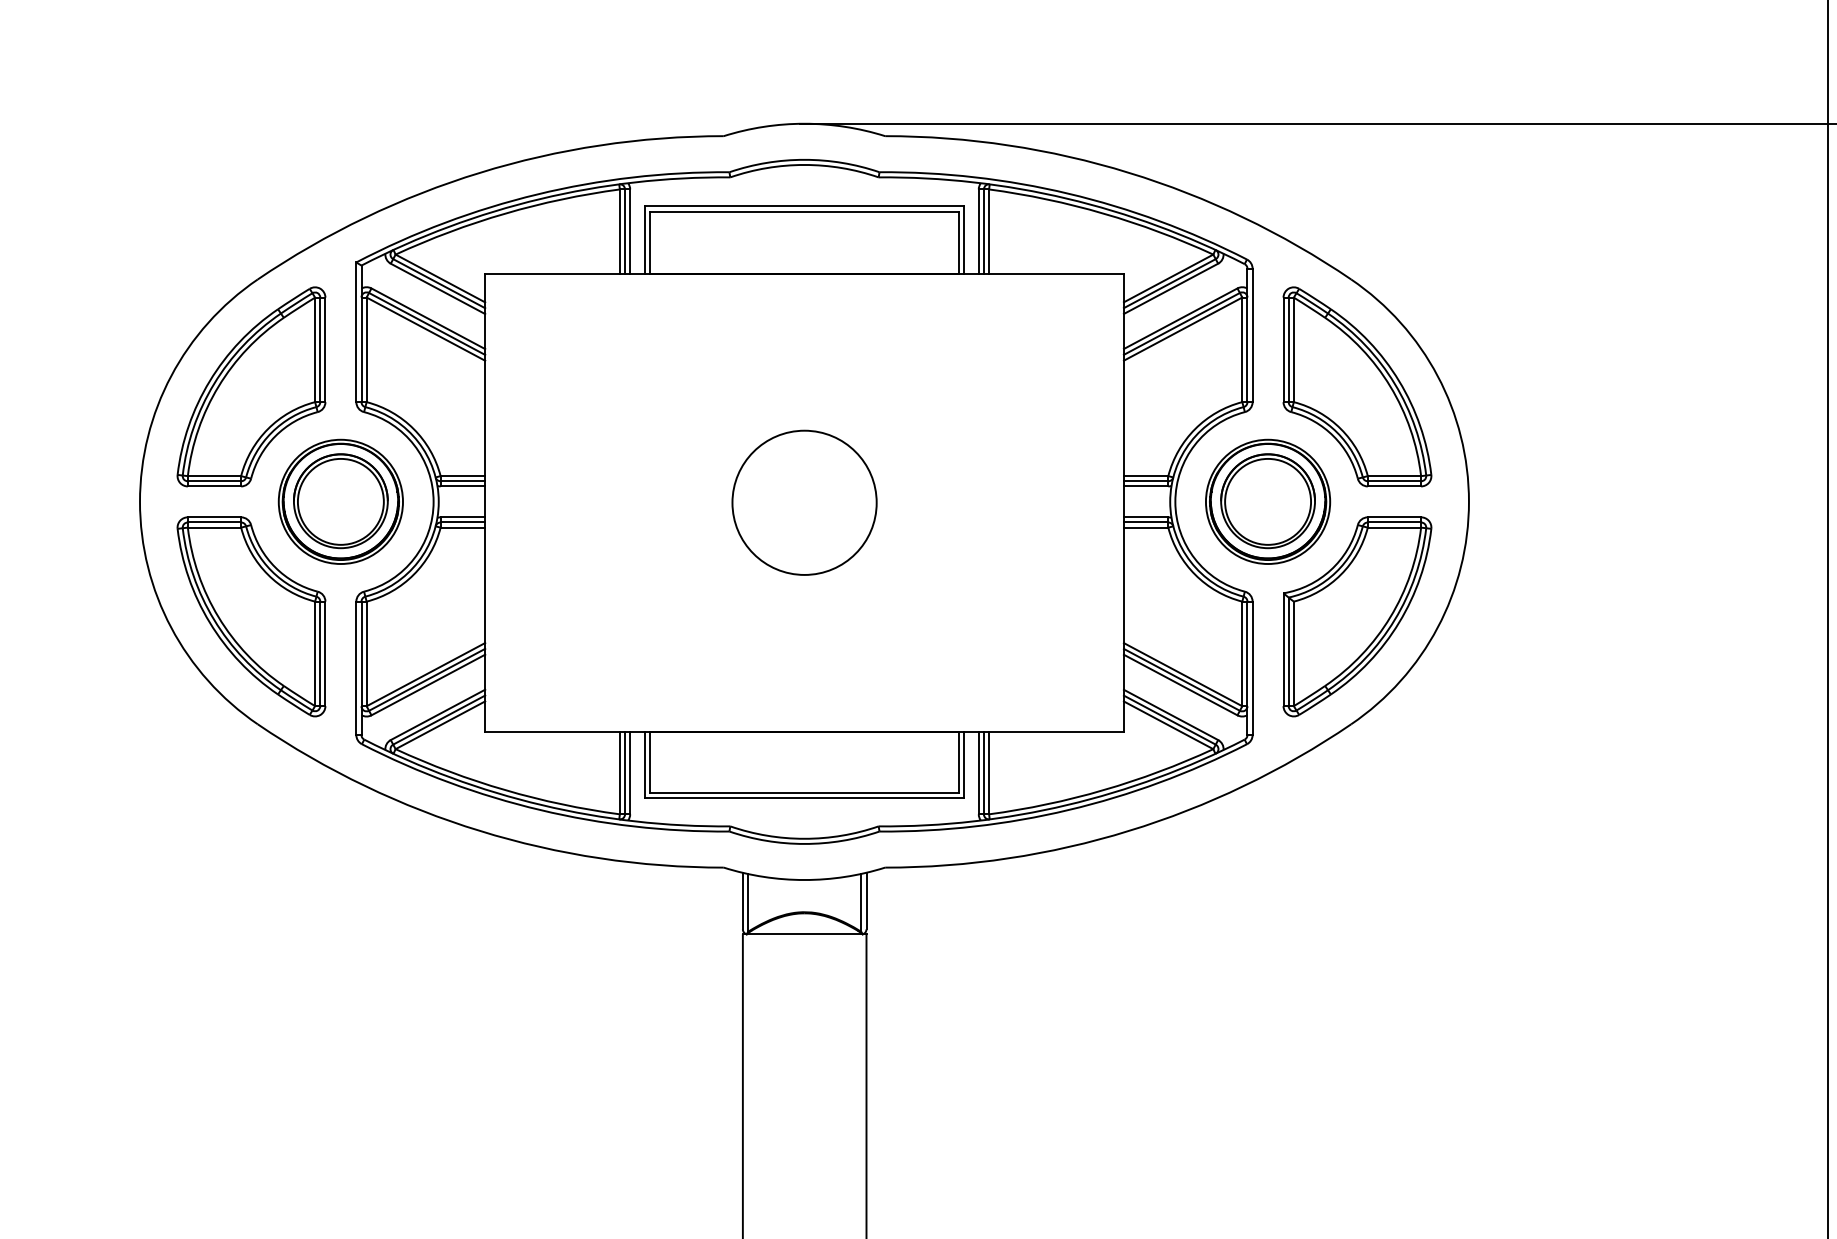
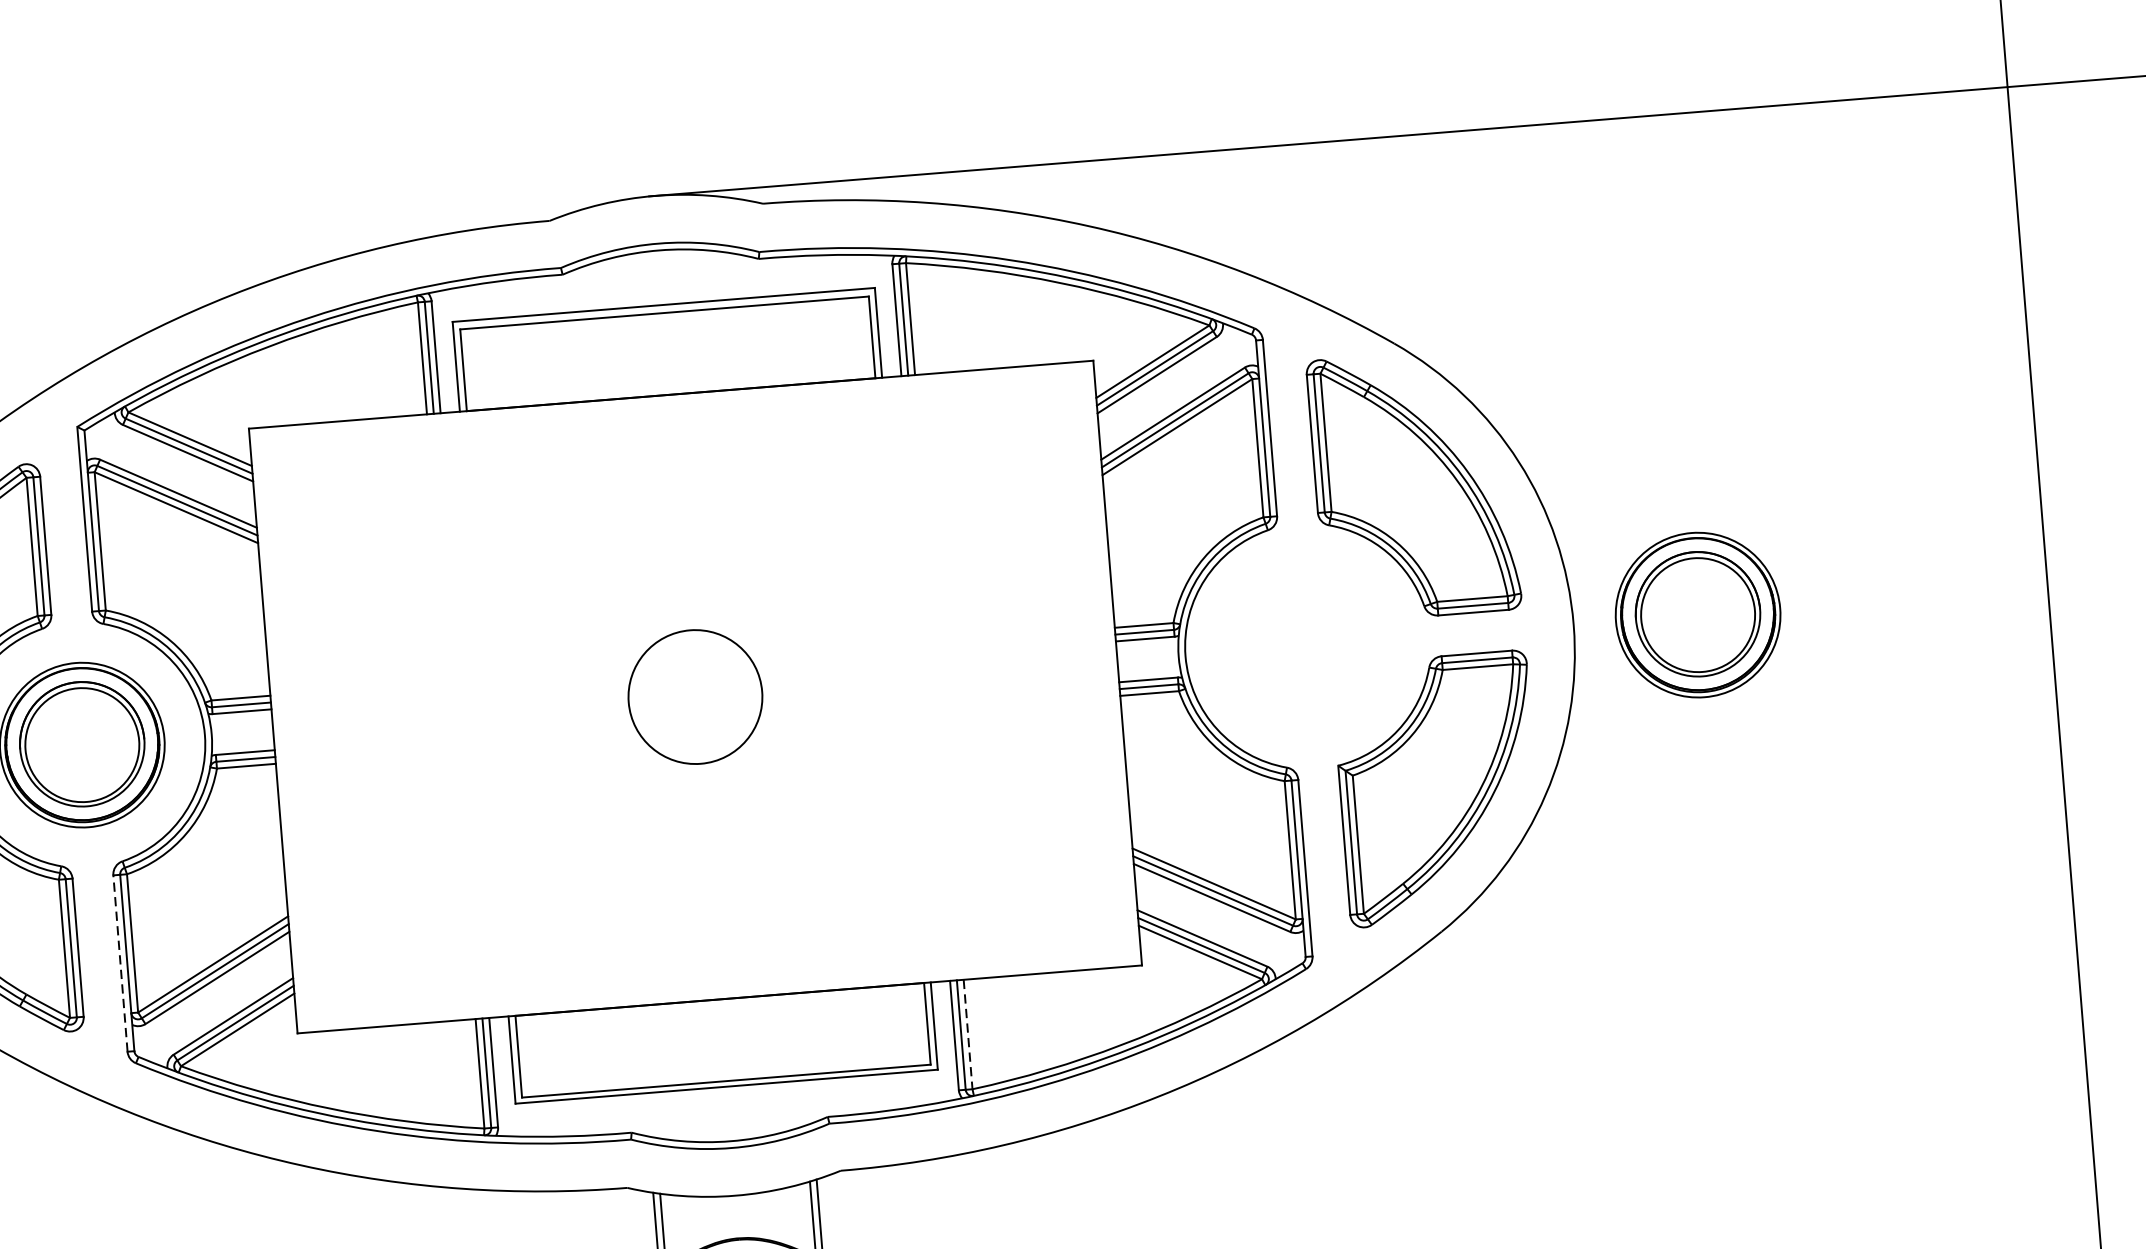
part: (1268, 501) -> (1698, 614), moved
circle: (804, 502) -> (695, 696), size x0.7
line: (356, 668) -> (120, 963), solid -> dashed
line: (989, 773) -> (968, 1035), solid -> dashed

